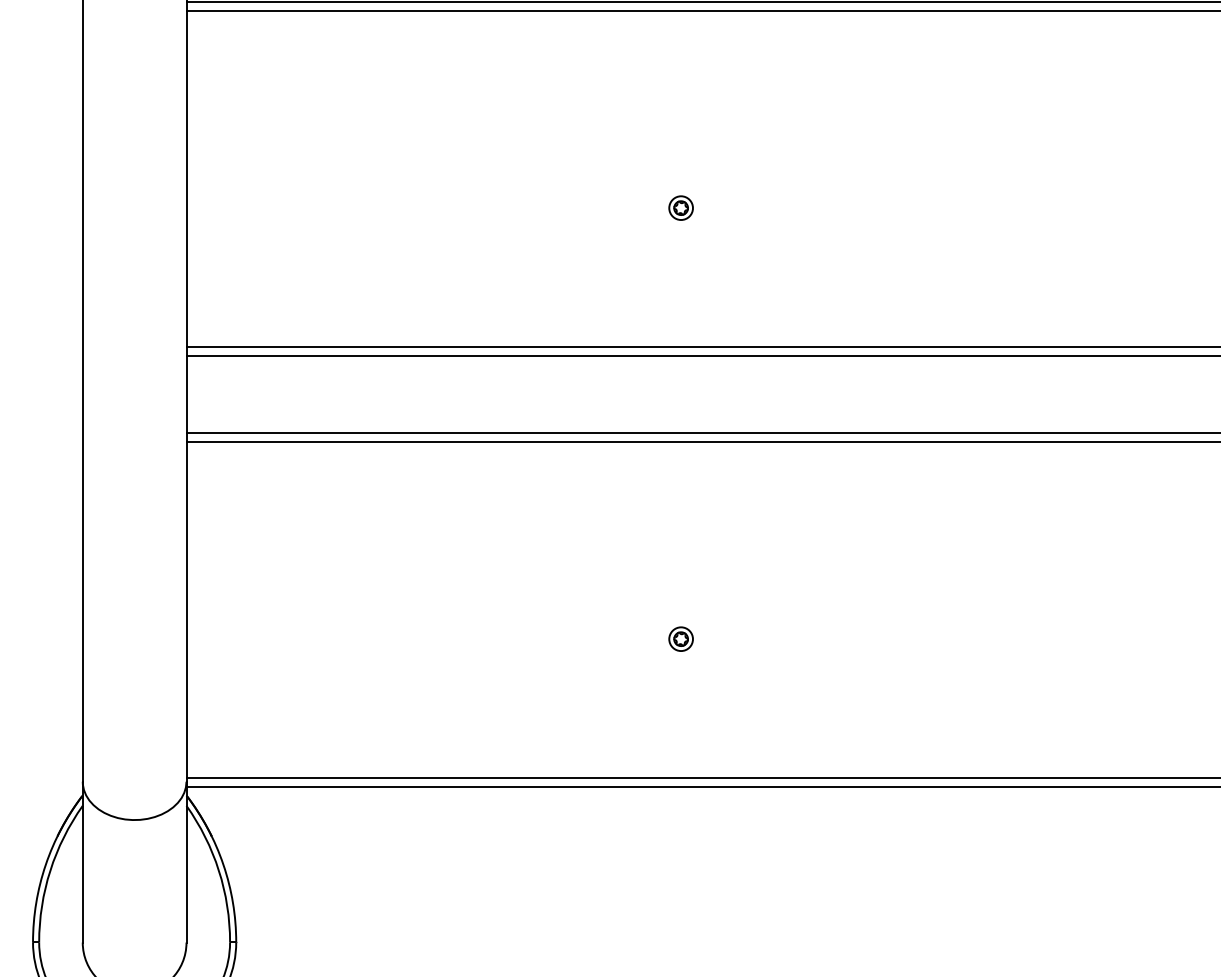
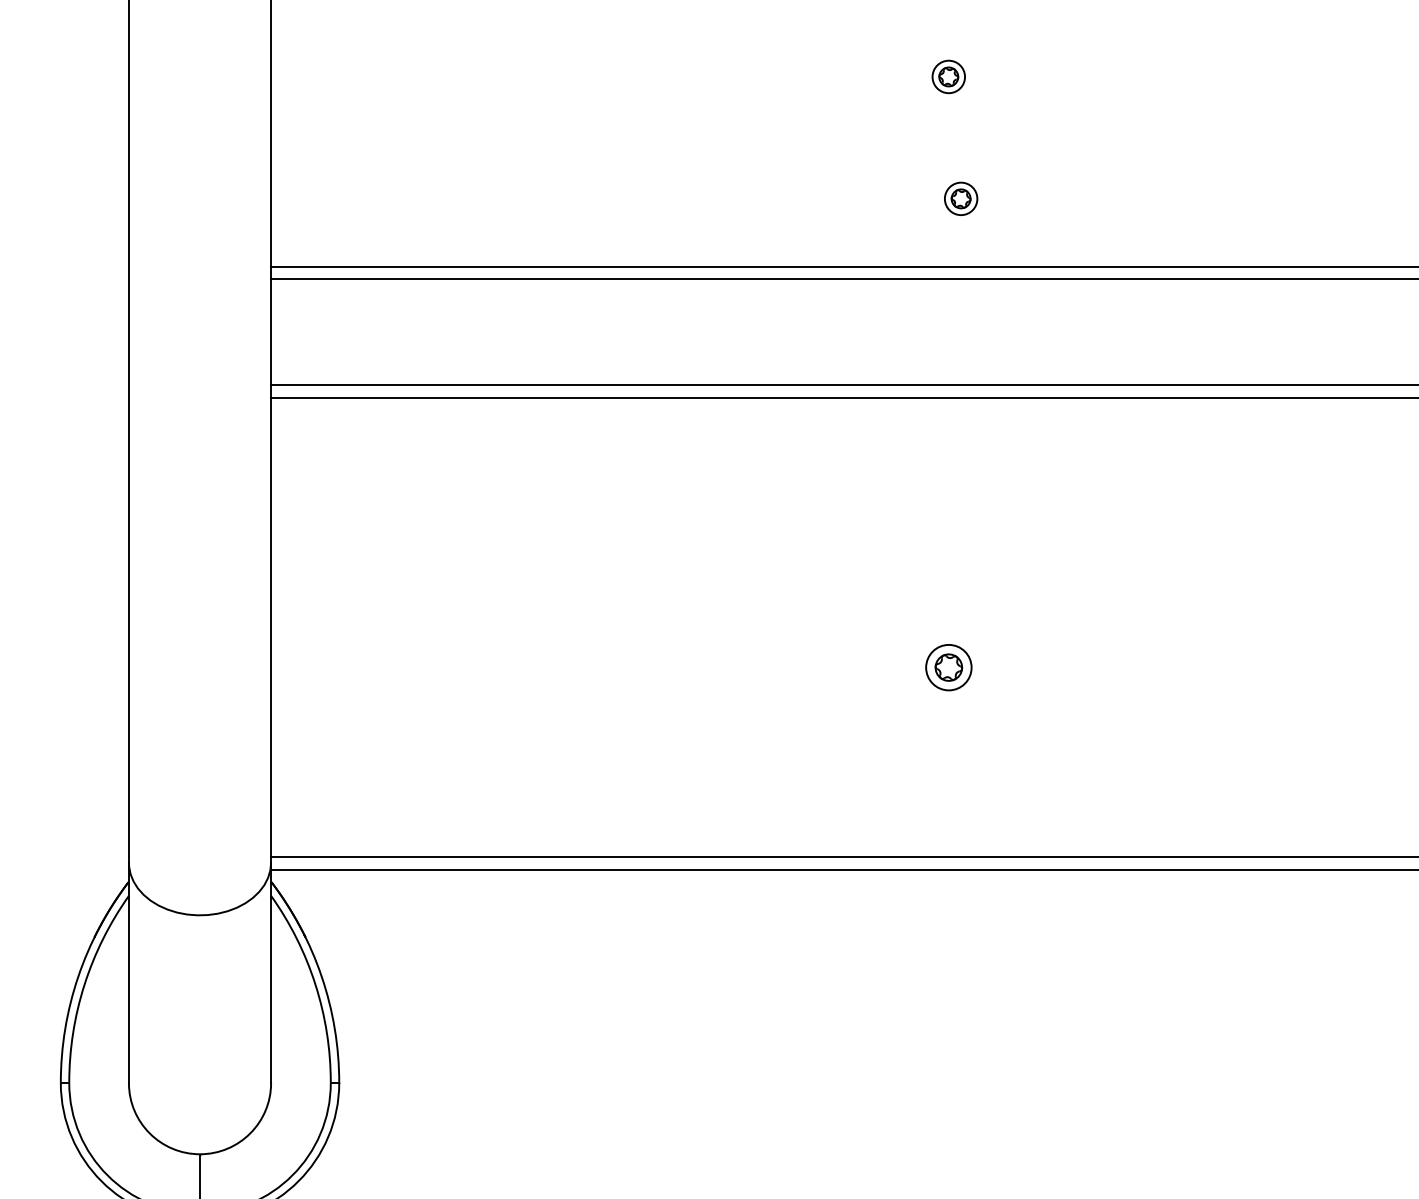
part: (689, 296) -> (960, 198), added
part: (680, 638) -> (947, 666), size x1.4

